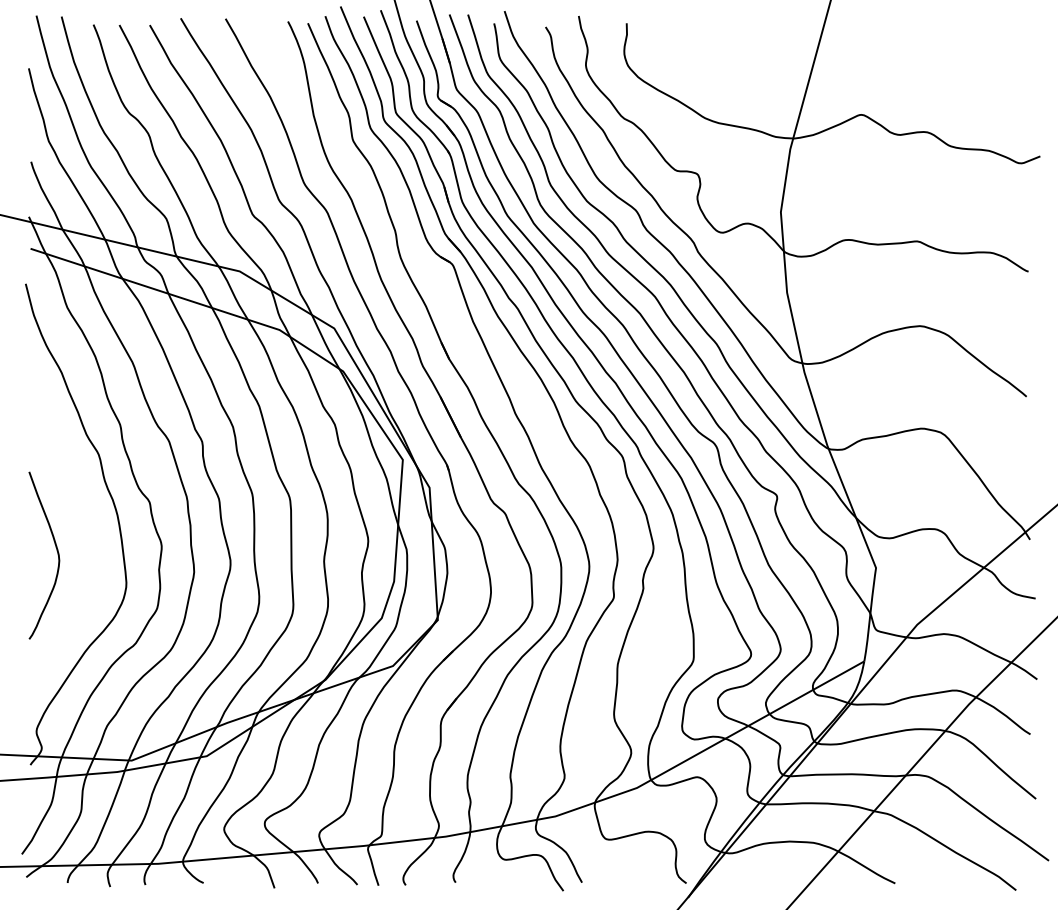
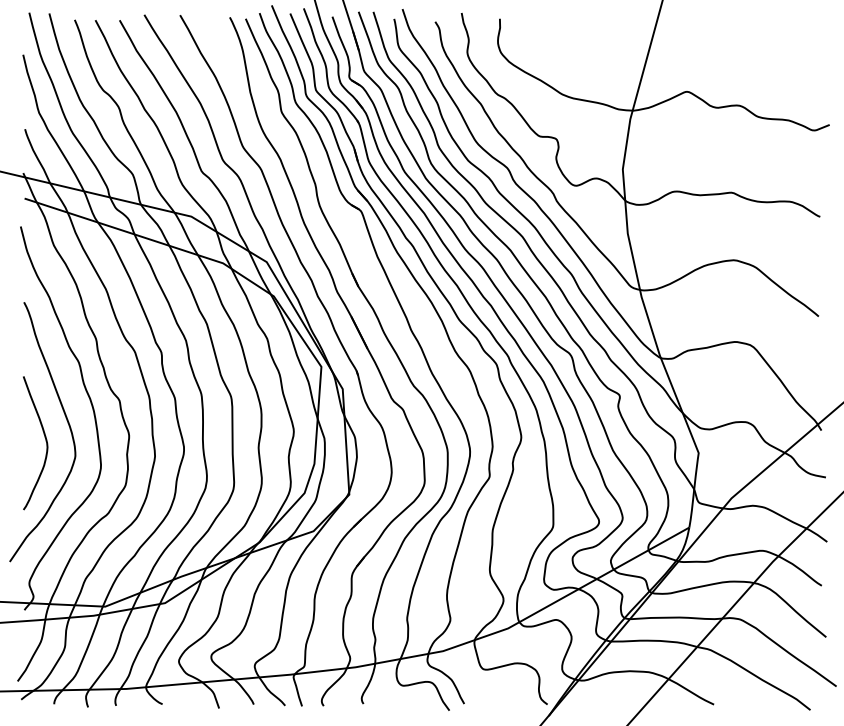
curve: (84, 530) -> (67, 423), added

